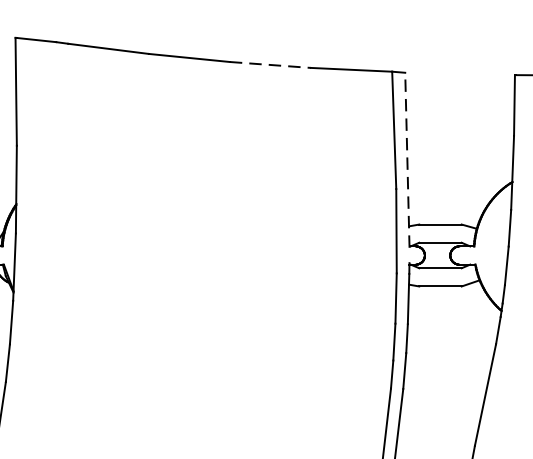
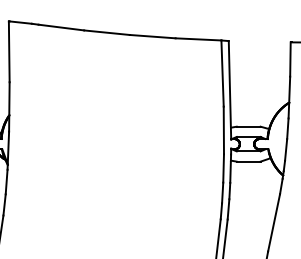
line: (270, 64) -> (152, 36), dashed -> solid
line: (406, 158) -> (229, 89), dashed -> solid

